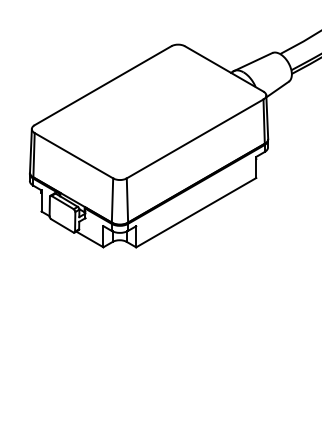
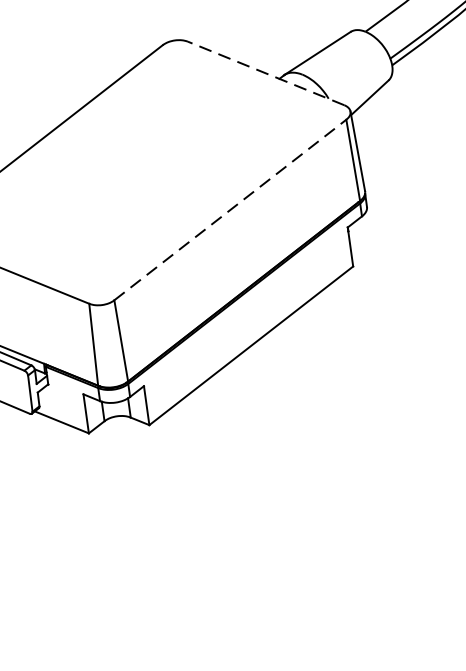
line: (223, 68) -> (264, 72), solid -> dashed
line: (195, 138) -> (230, 209), solid -> dashed

